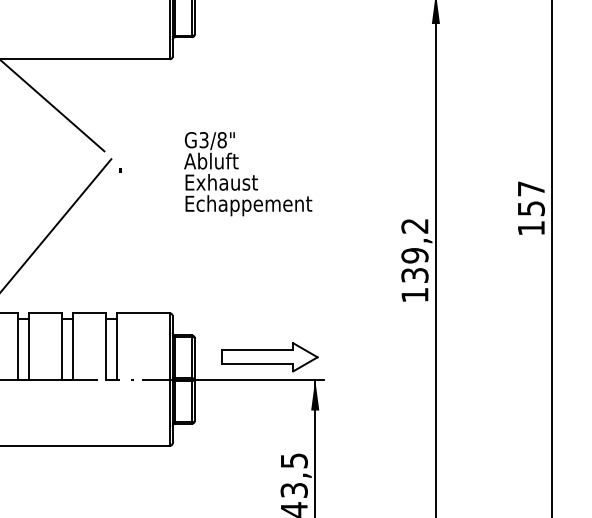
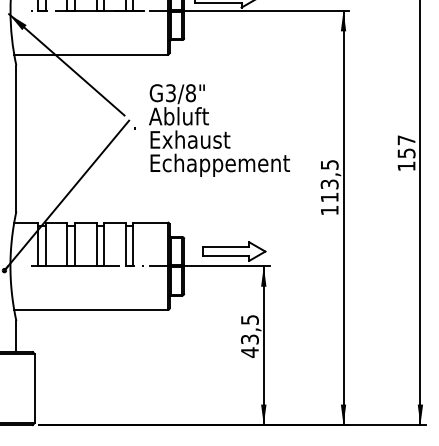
part: (248, 174) -> (219, 130), size x1.67
text: (414, 251) -> (329, 181), 139,2 -> 113,5

